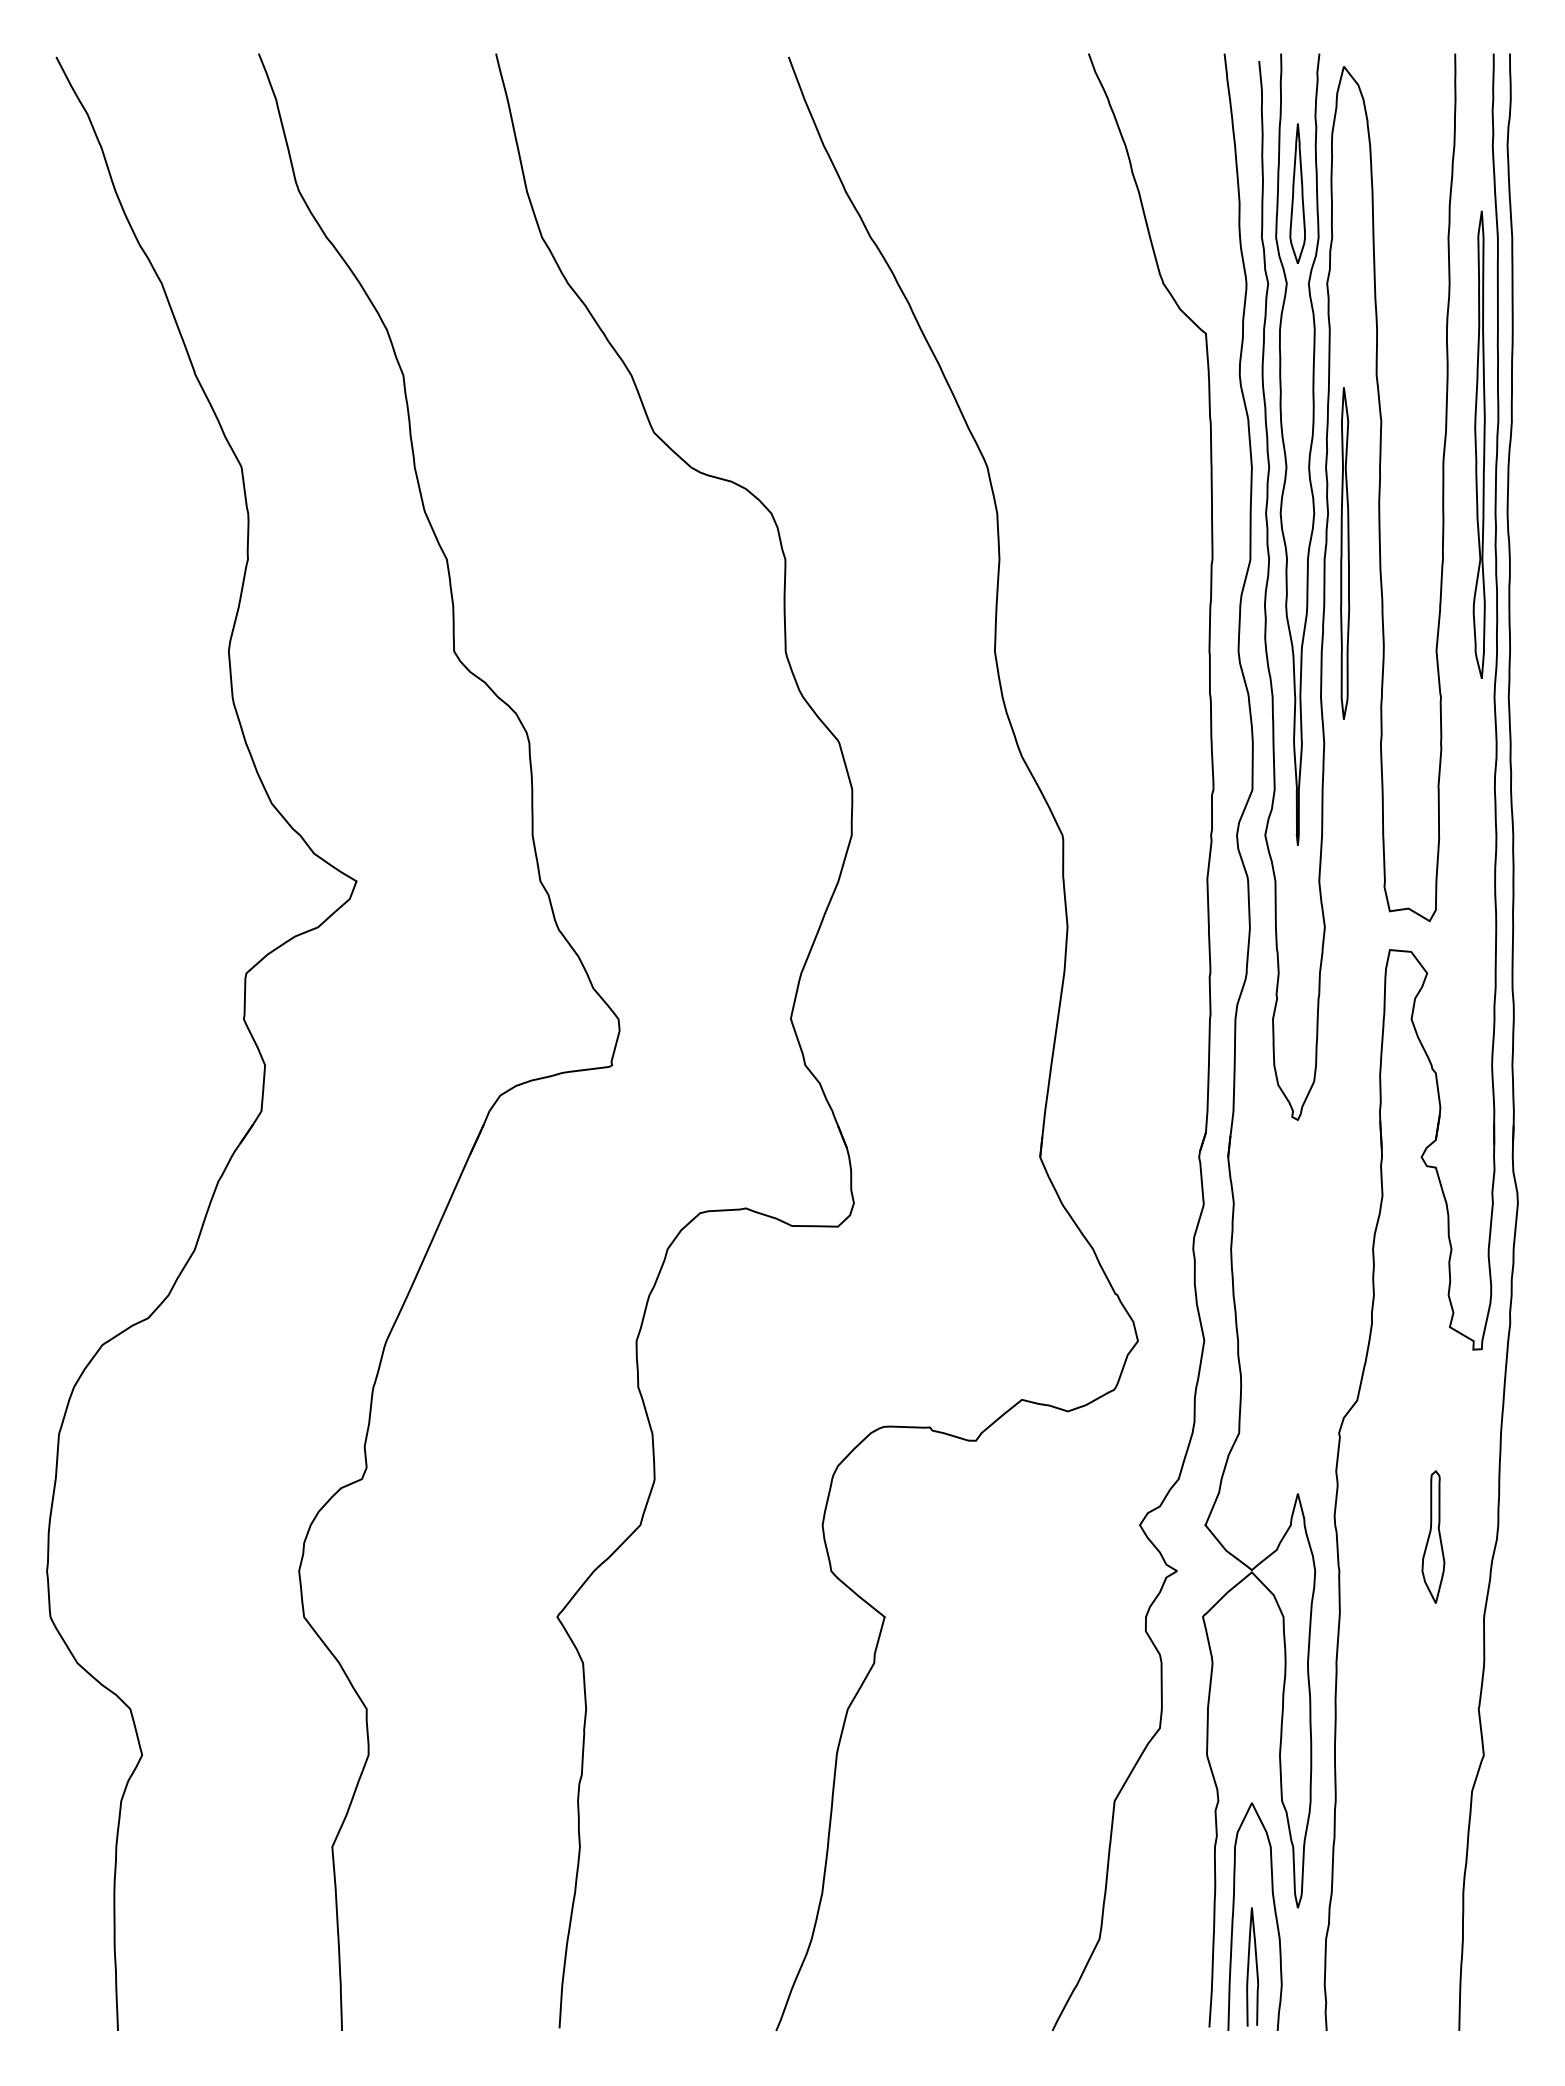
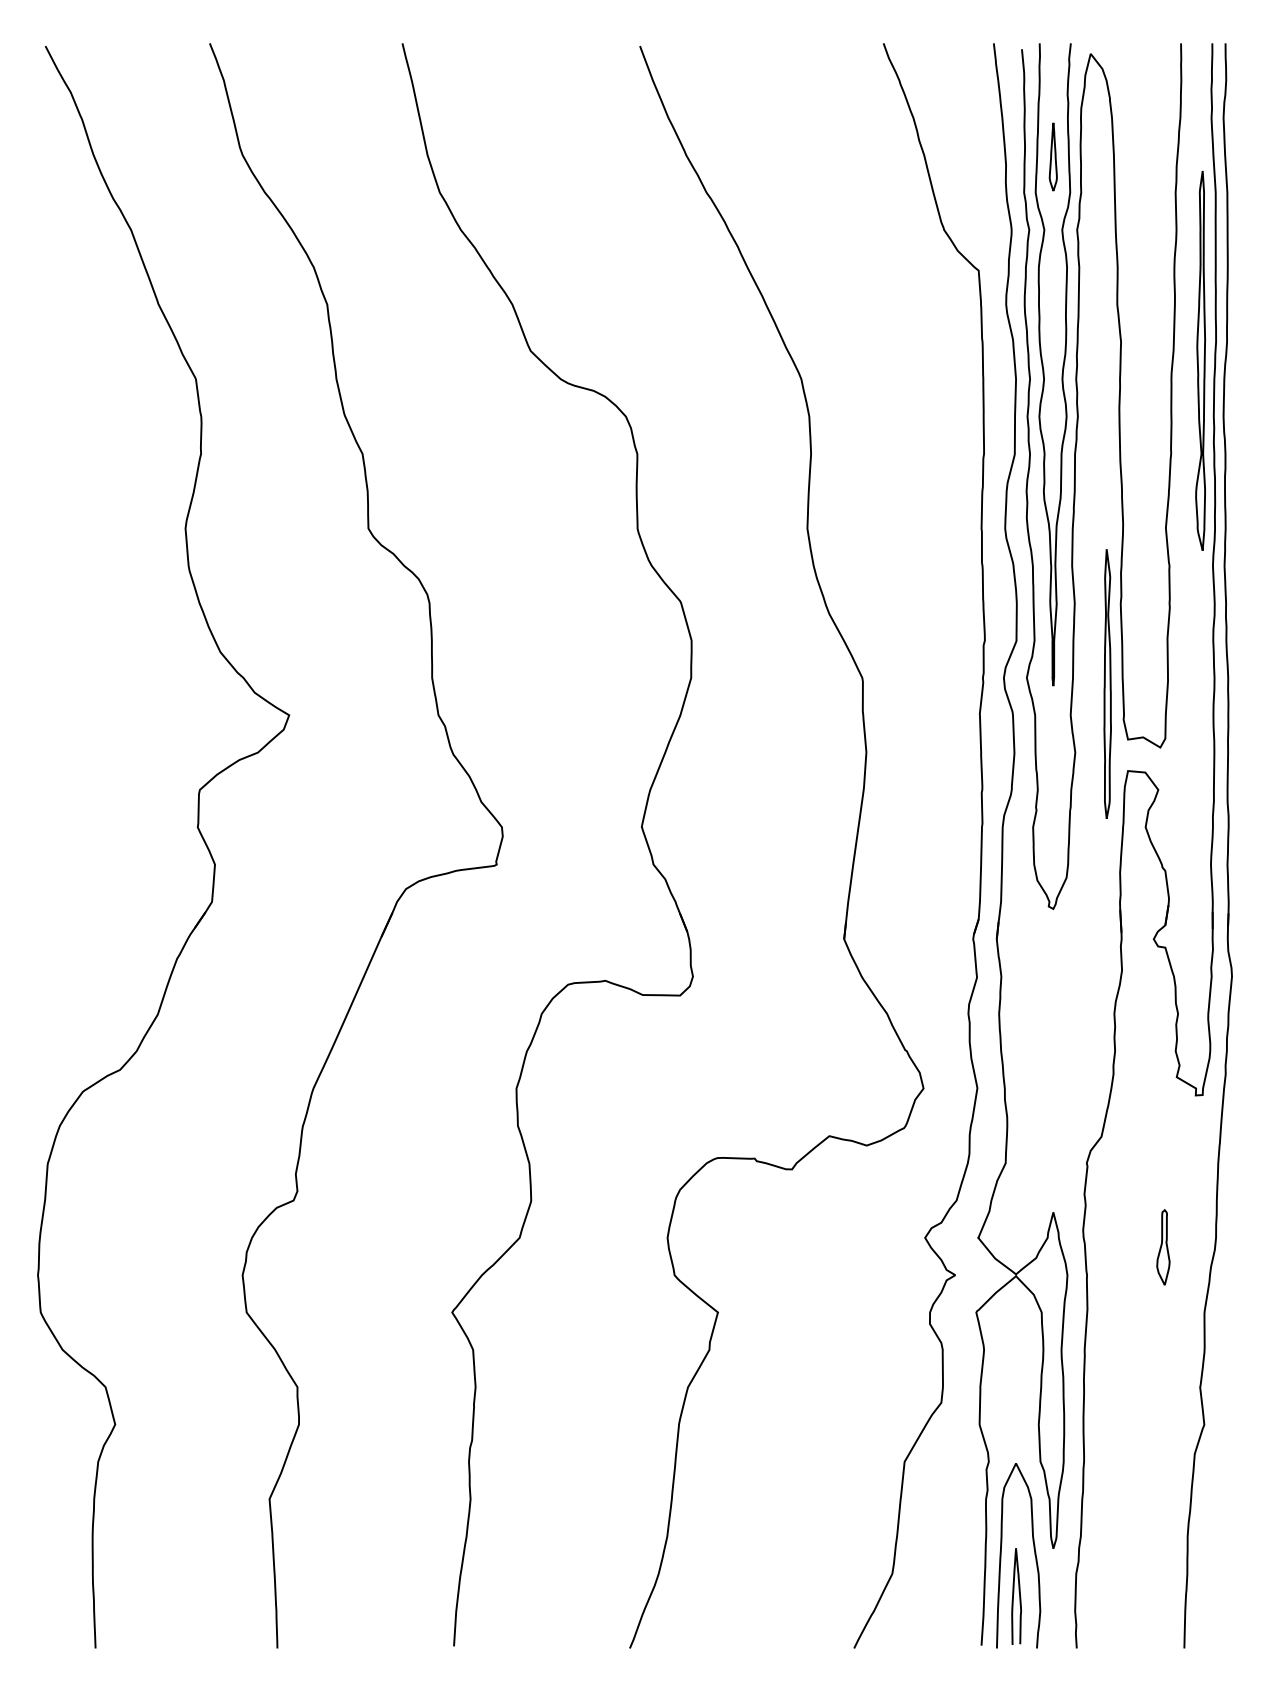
part: (1298, 192) -> (1053, 156), size x0.6
part: (1344, 552) -> (1107, 683), moved
part: (1433, 1536) -> (1163, 1247), size x0.7

